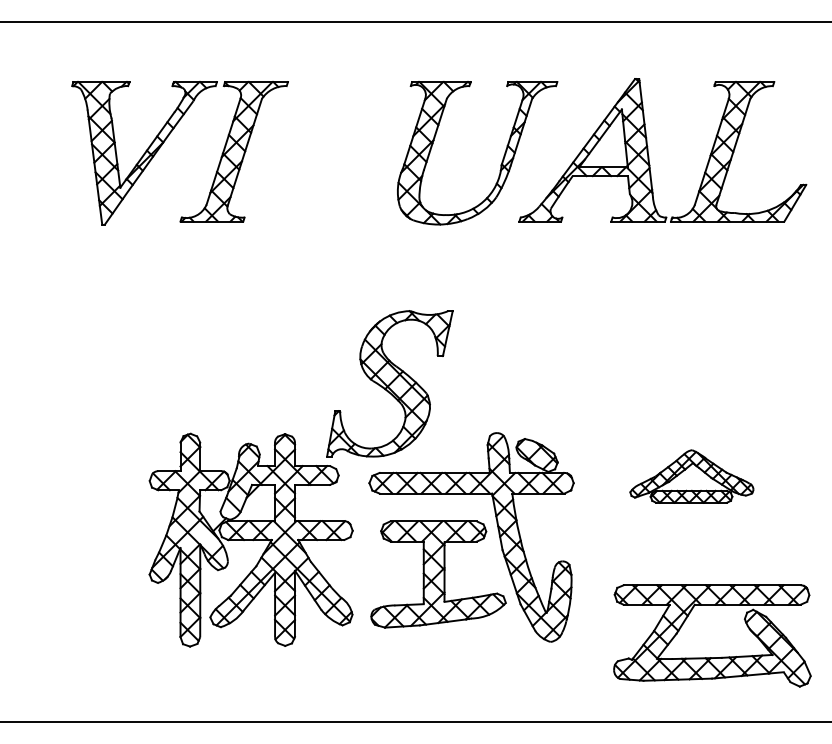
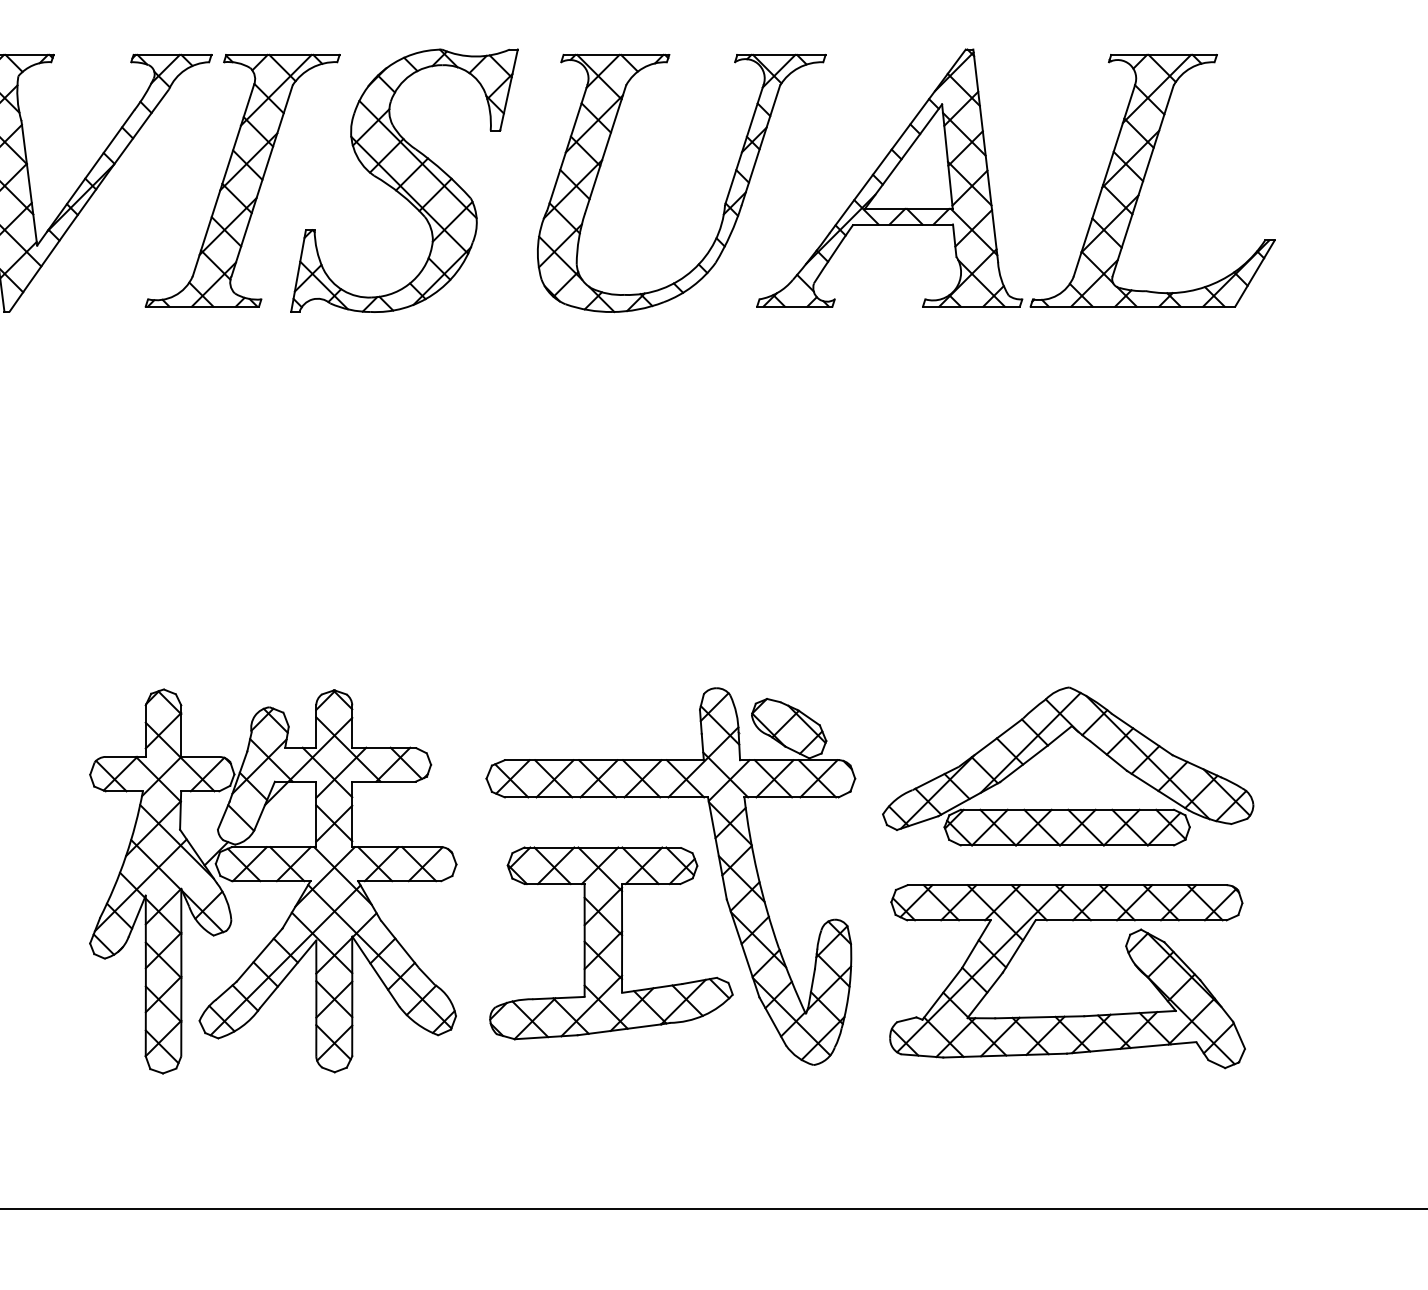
part: (389, 383) -> (403, 180), moved
part: (691, 476) -> (1067, 766), size x1.67
part: (712, 657) -> (1067, 1015), moved

